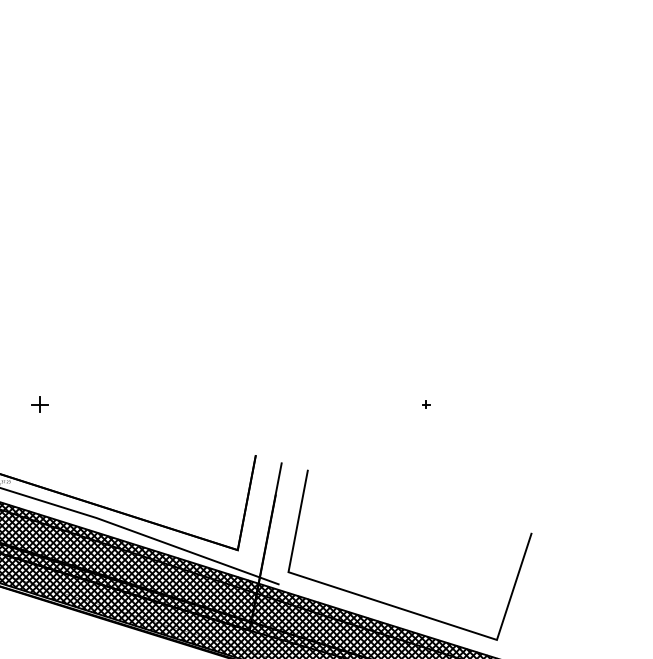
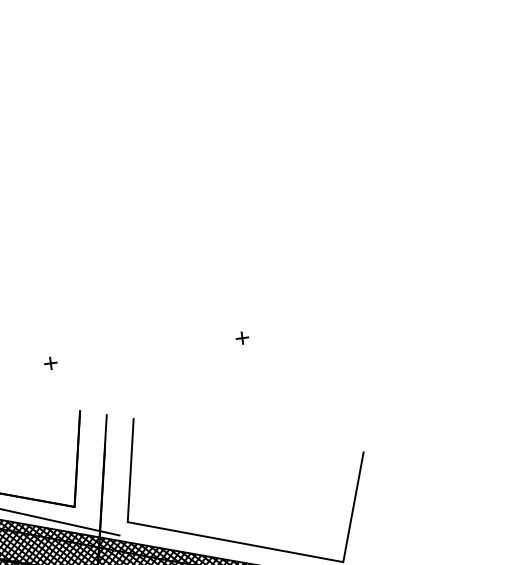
part: (232, 404) -> (50, 363), added
part: (425, 404) -> (241, 338), size x1.67

